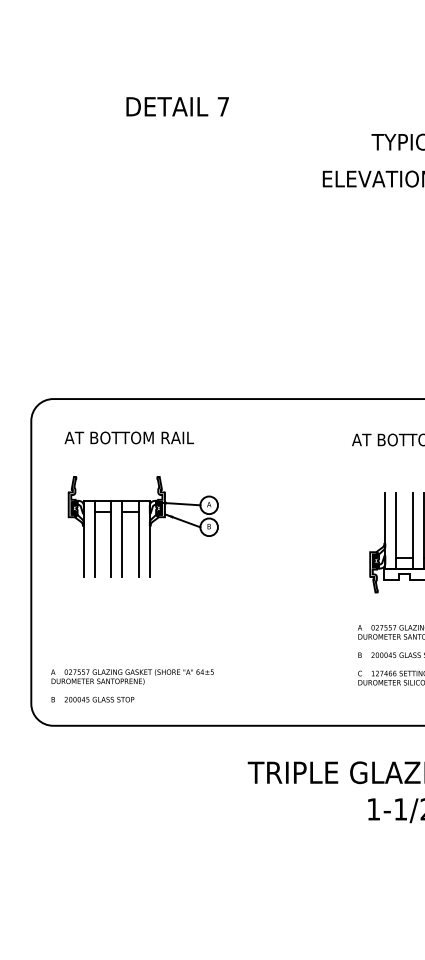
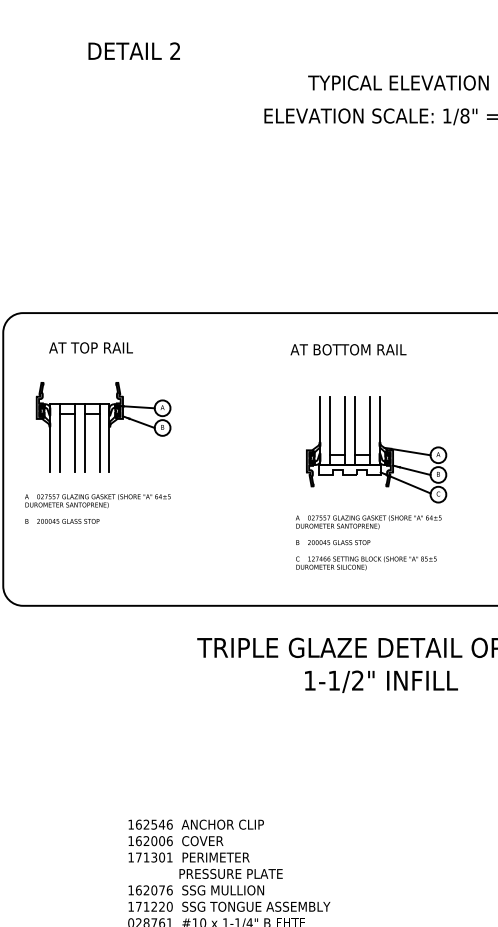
text: (223, 105) -> (175, 50), 7 -> 2
text: (128, 437) -> (90, 347), AT BOTTOM RAIL -> AT TOP RAIL
text: (132, 685) -> (97, 508), moved

